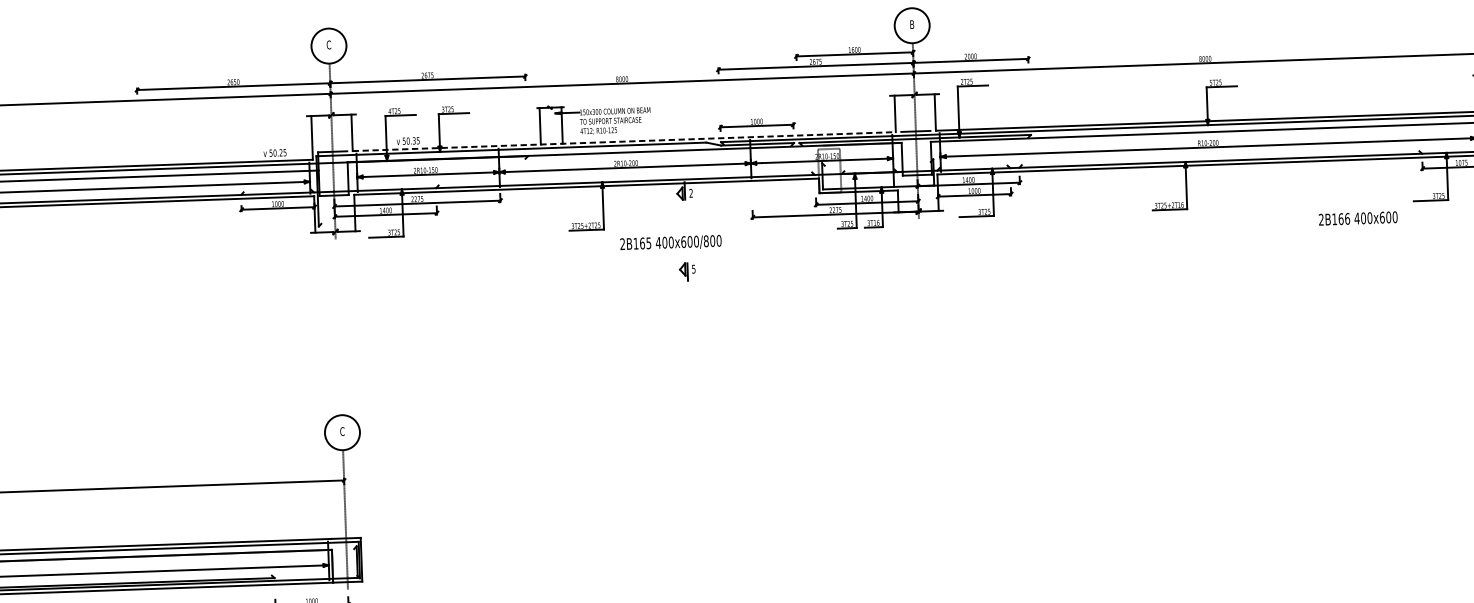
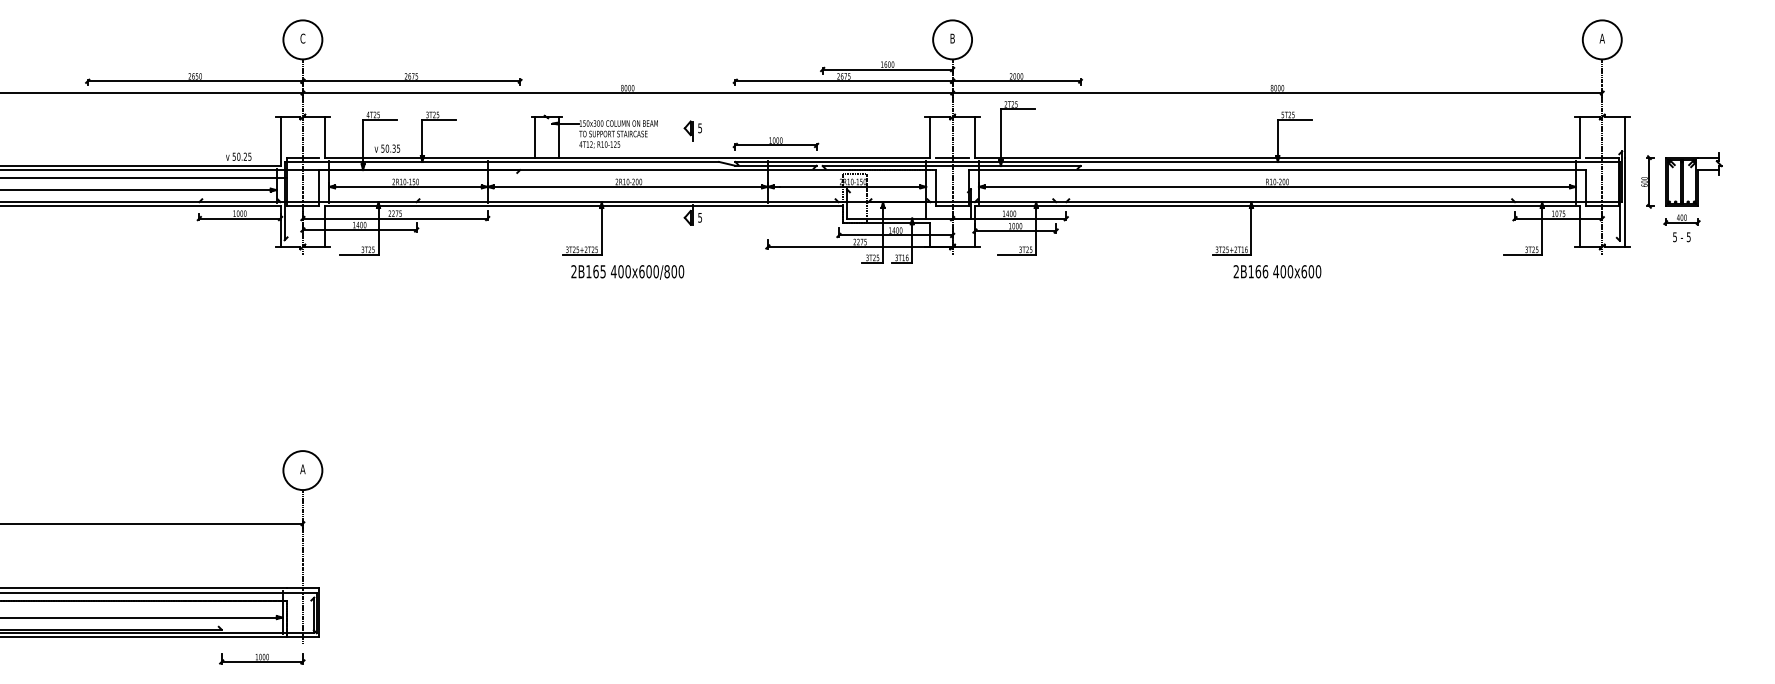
line: (624, 141) -> (627, 157), dashed -> solid
text: (691, 193) -> (700, 217), 2 -> 5
text: (1358, 218) -> (1277, 271), moved
text: (670, 243) -> (627, 272), moved
part: (687, 271) -> (692, 130), moved
text: (342, 431) -> (302, 469), C -> A

